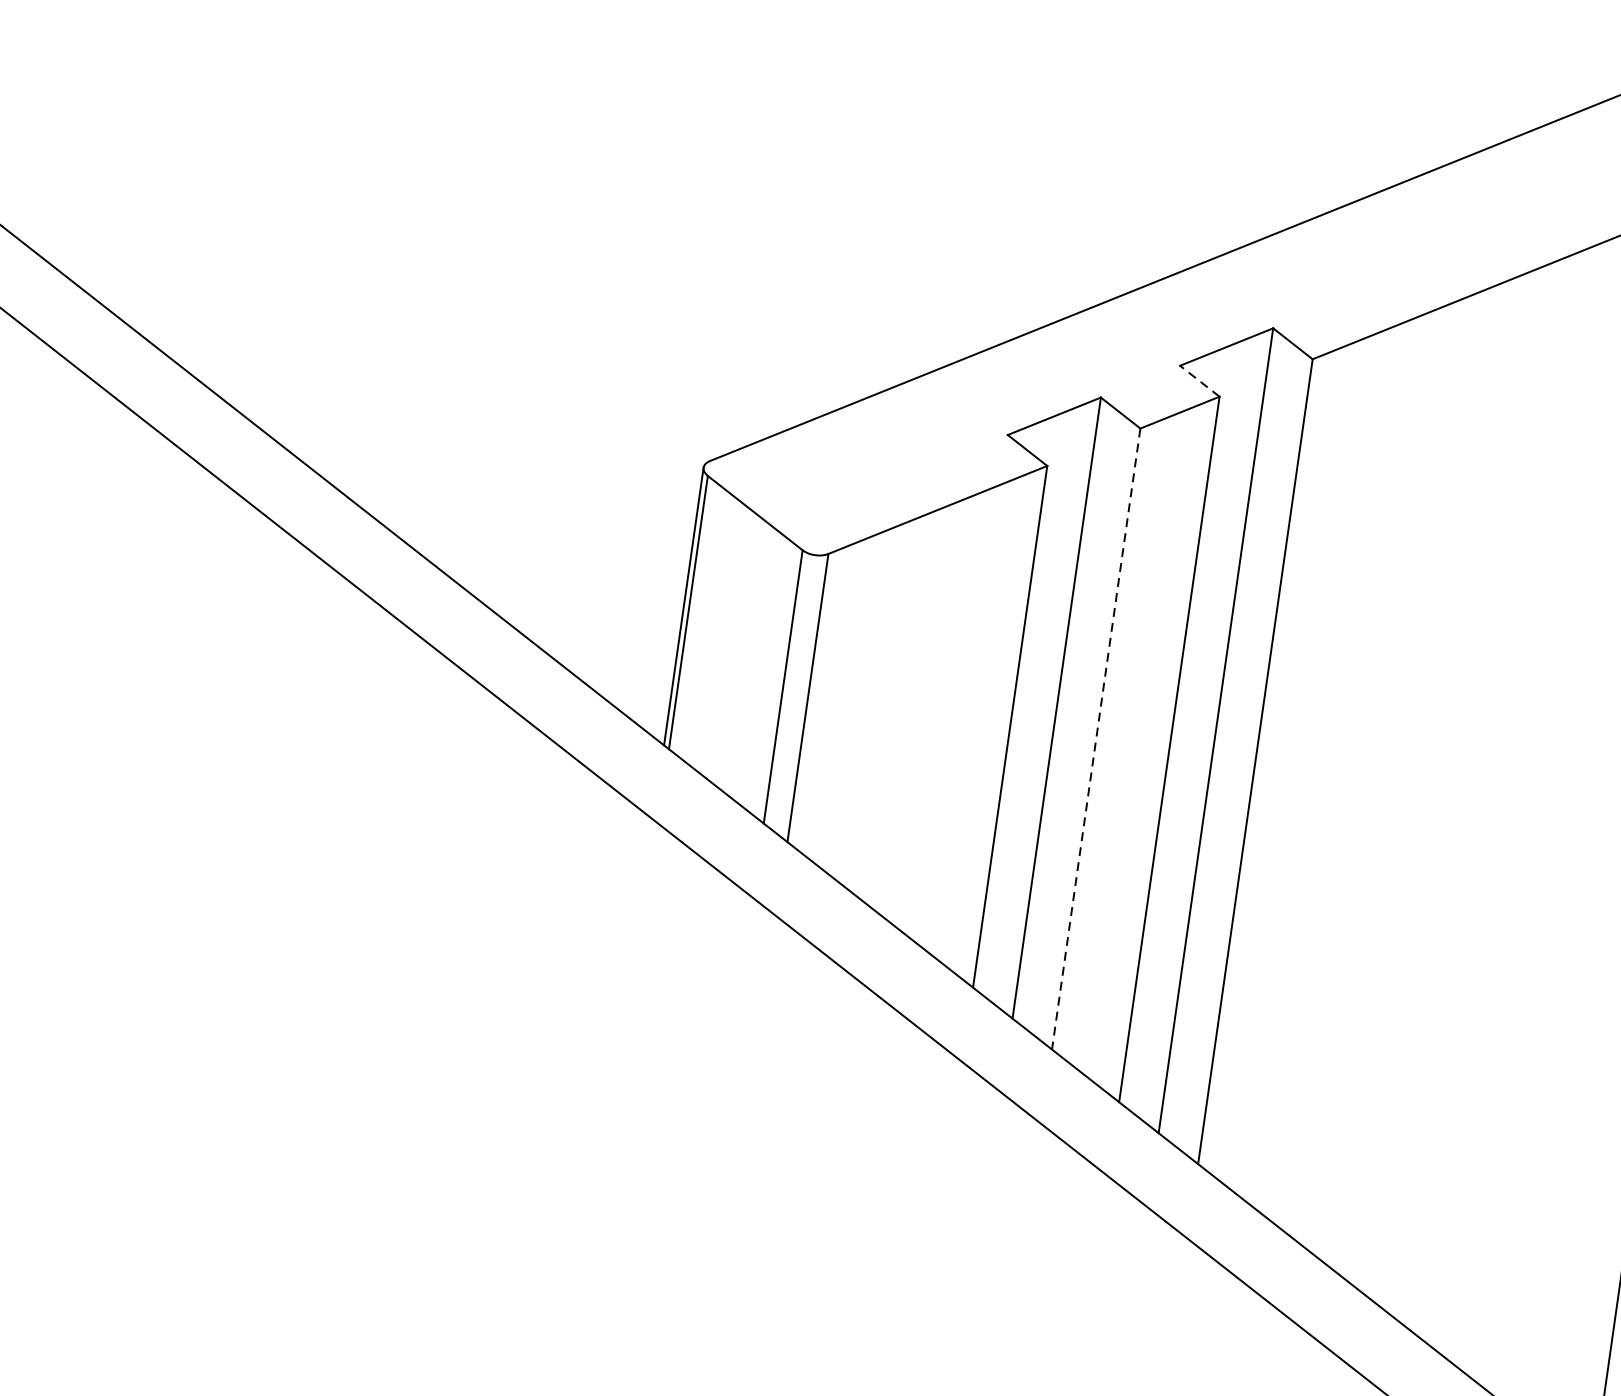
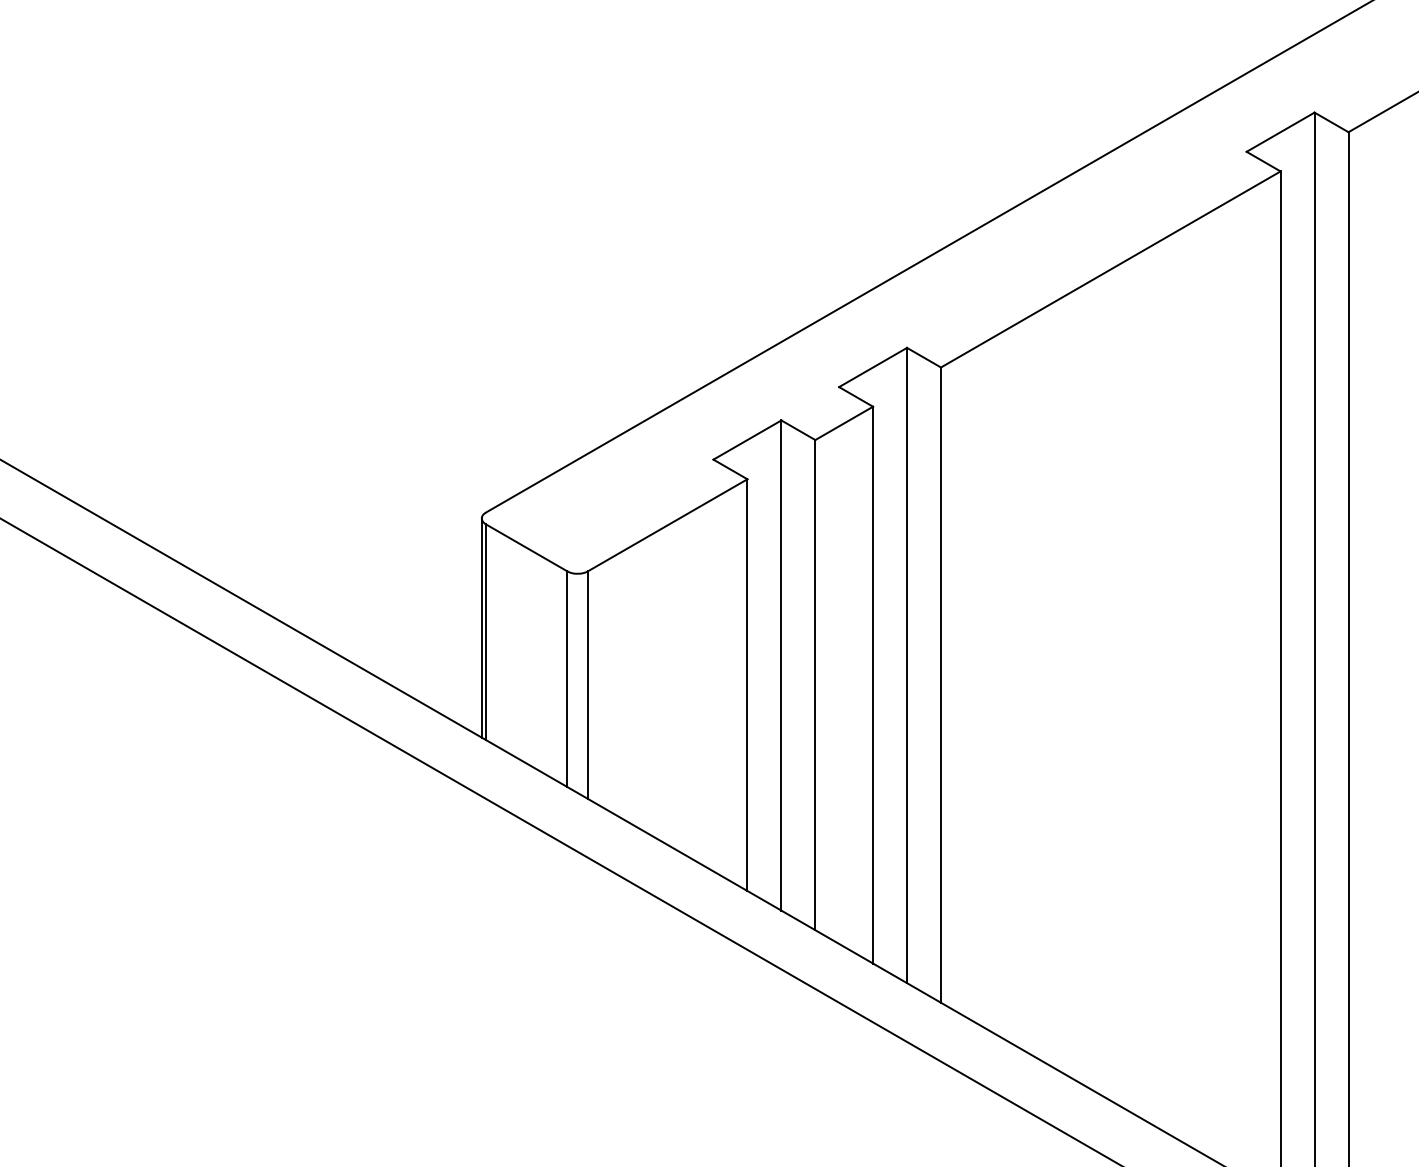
line: (1200, 380) -> (856, 396), dashed -> solid
line: (1096, 739) -> (815, 685), dashed -> solid

